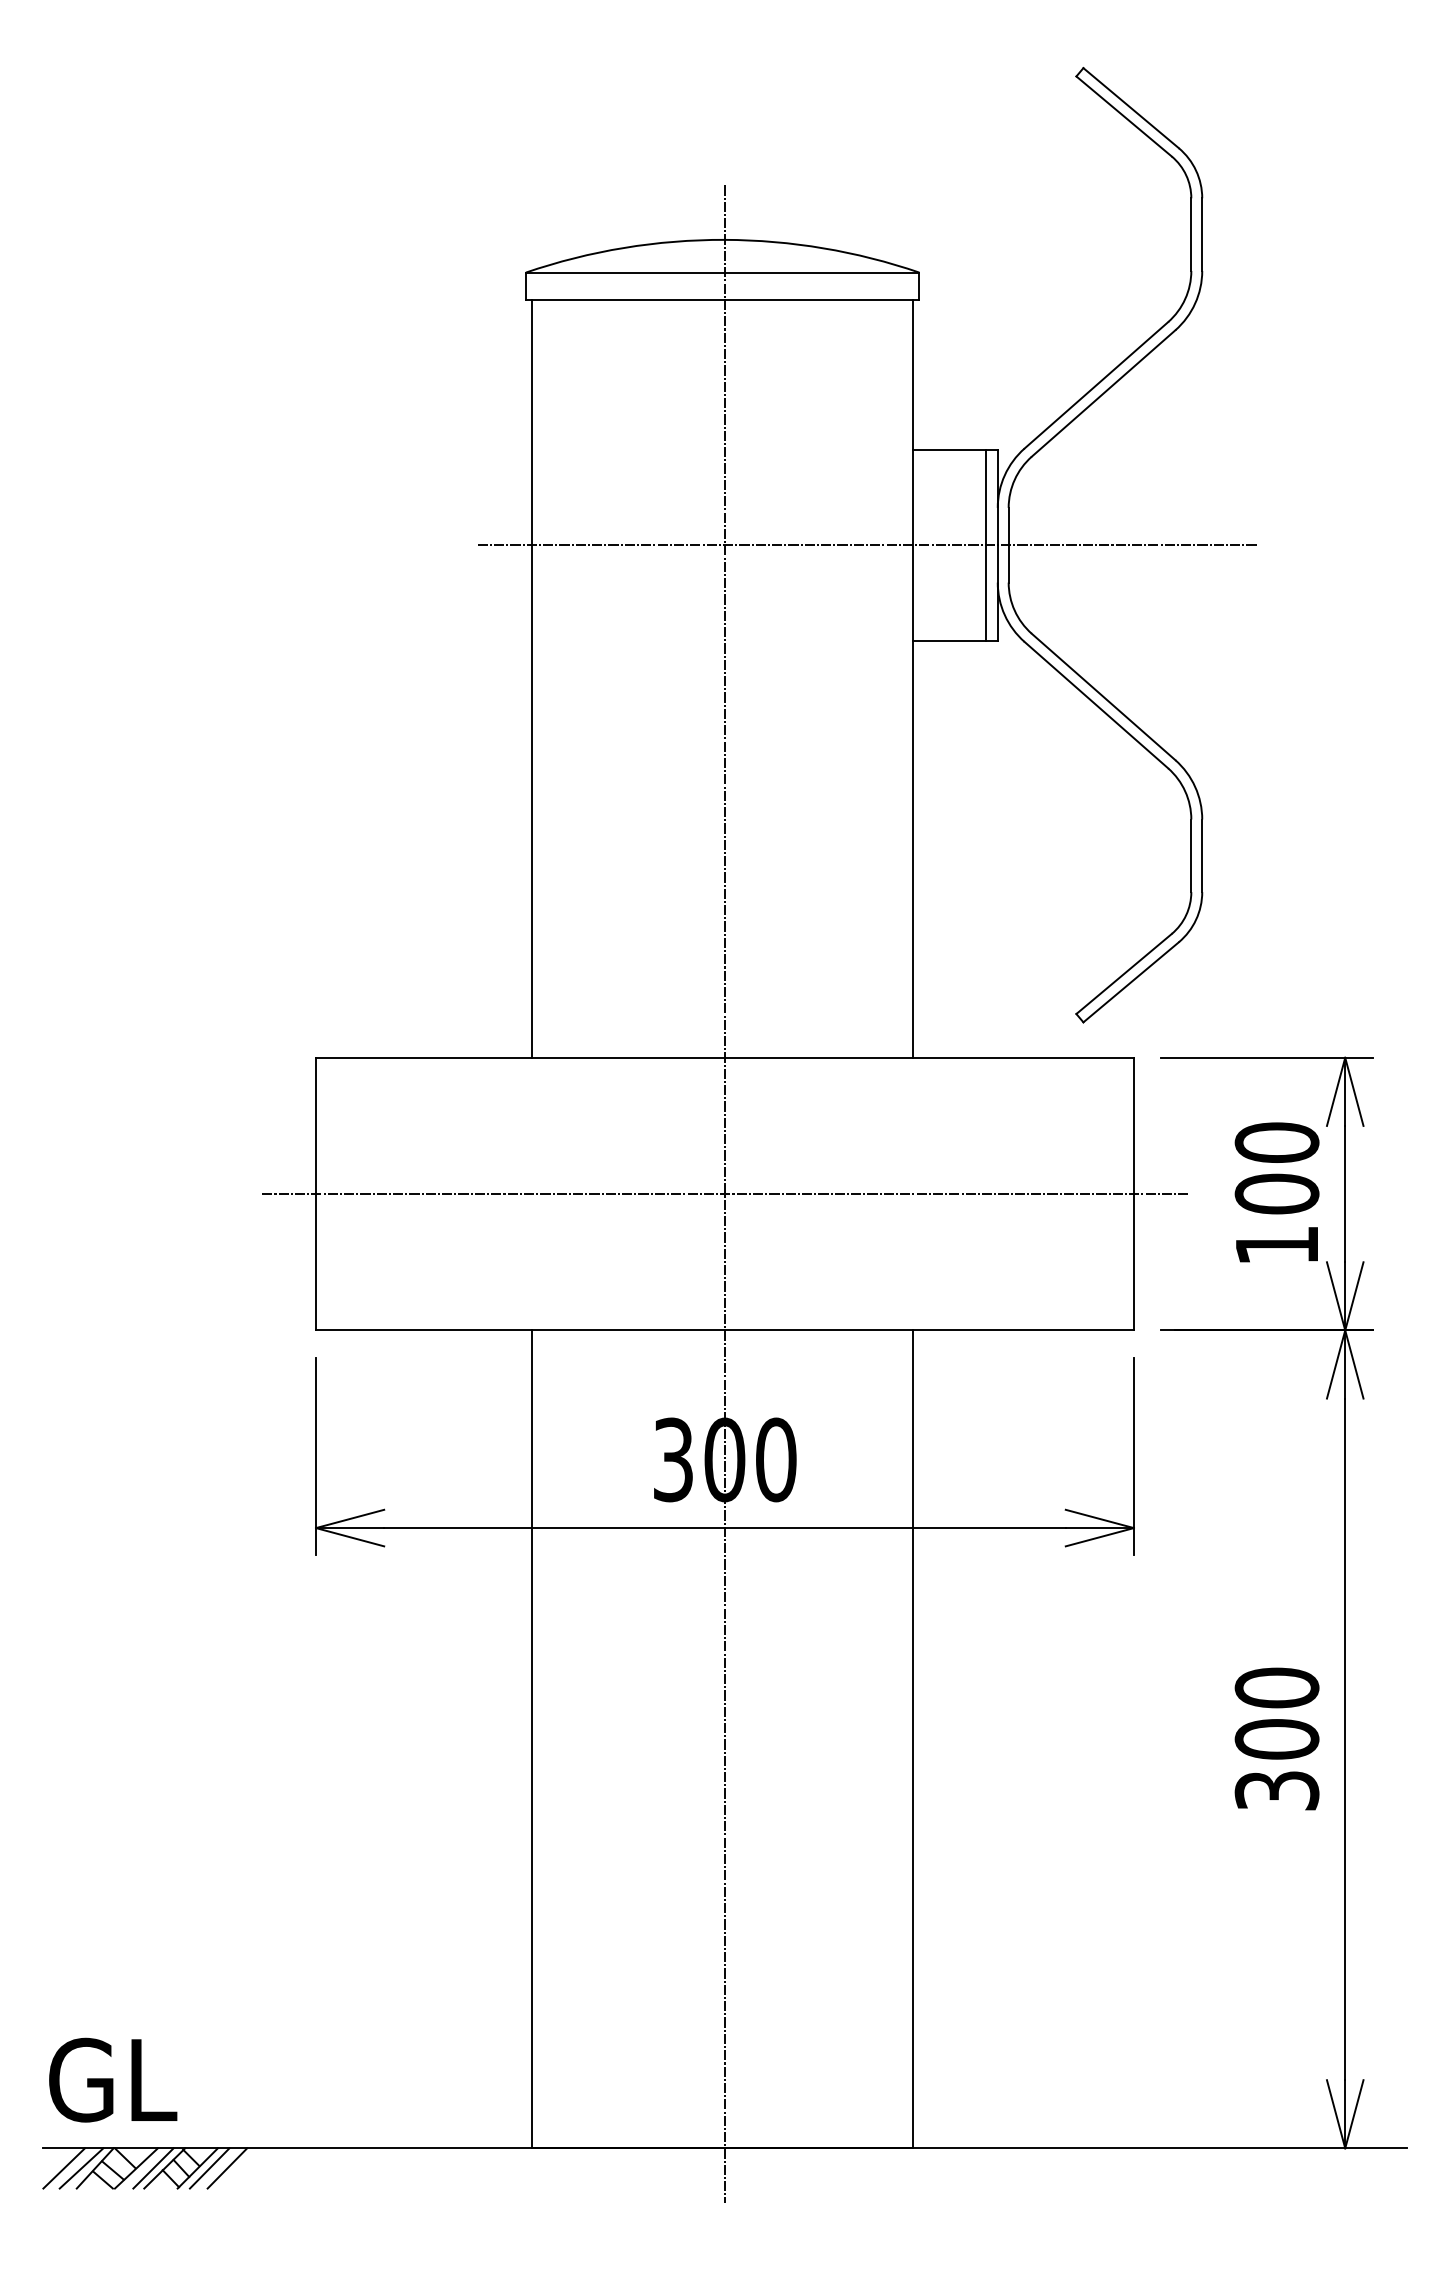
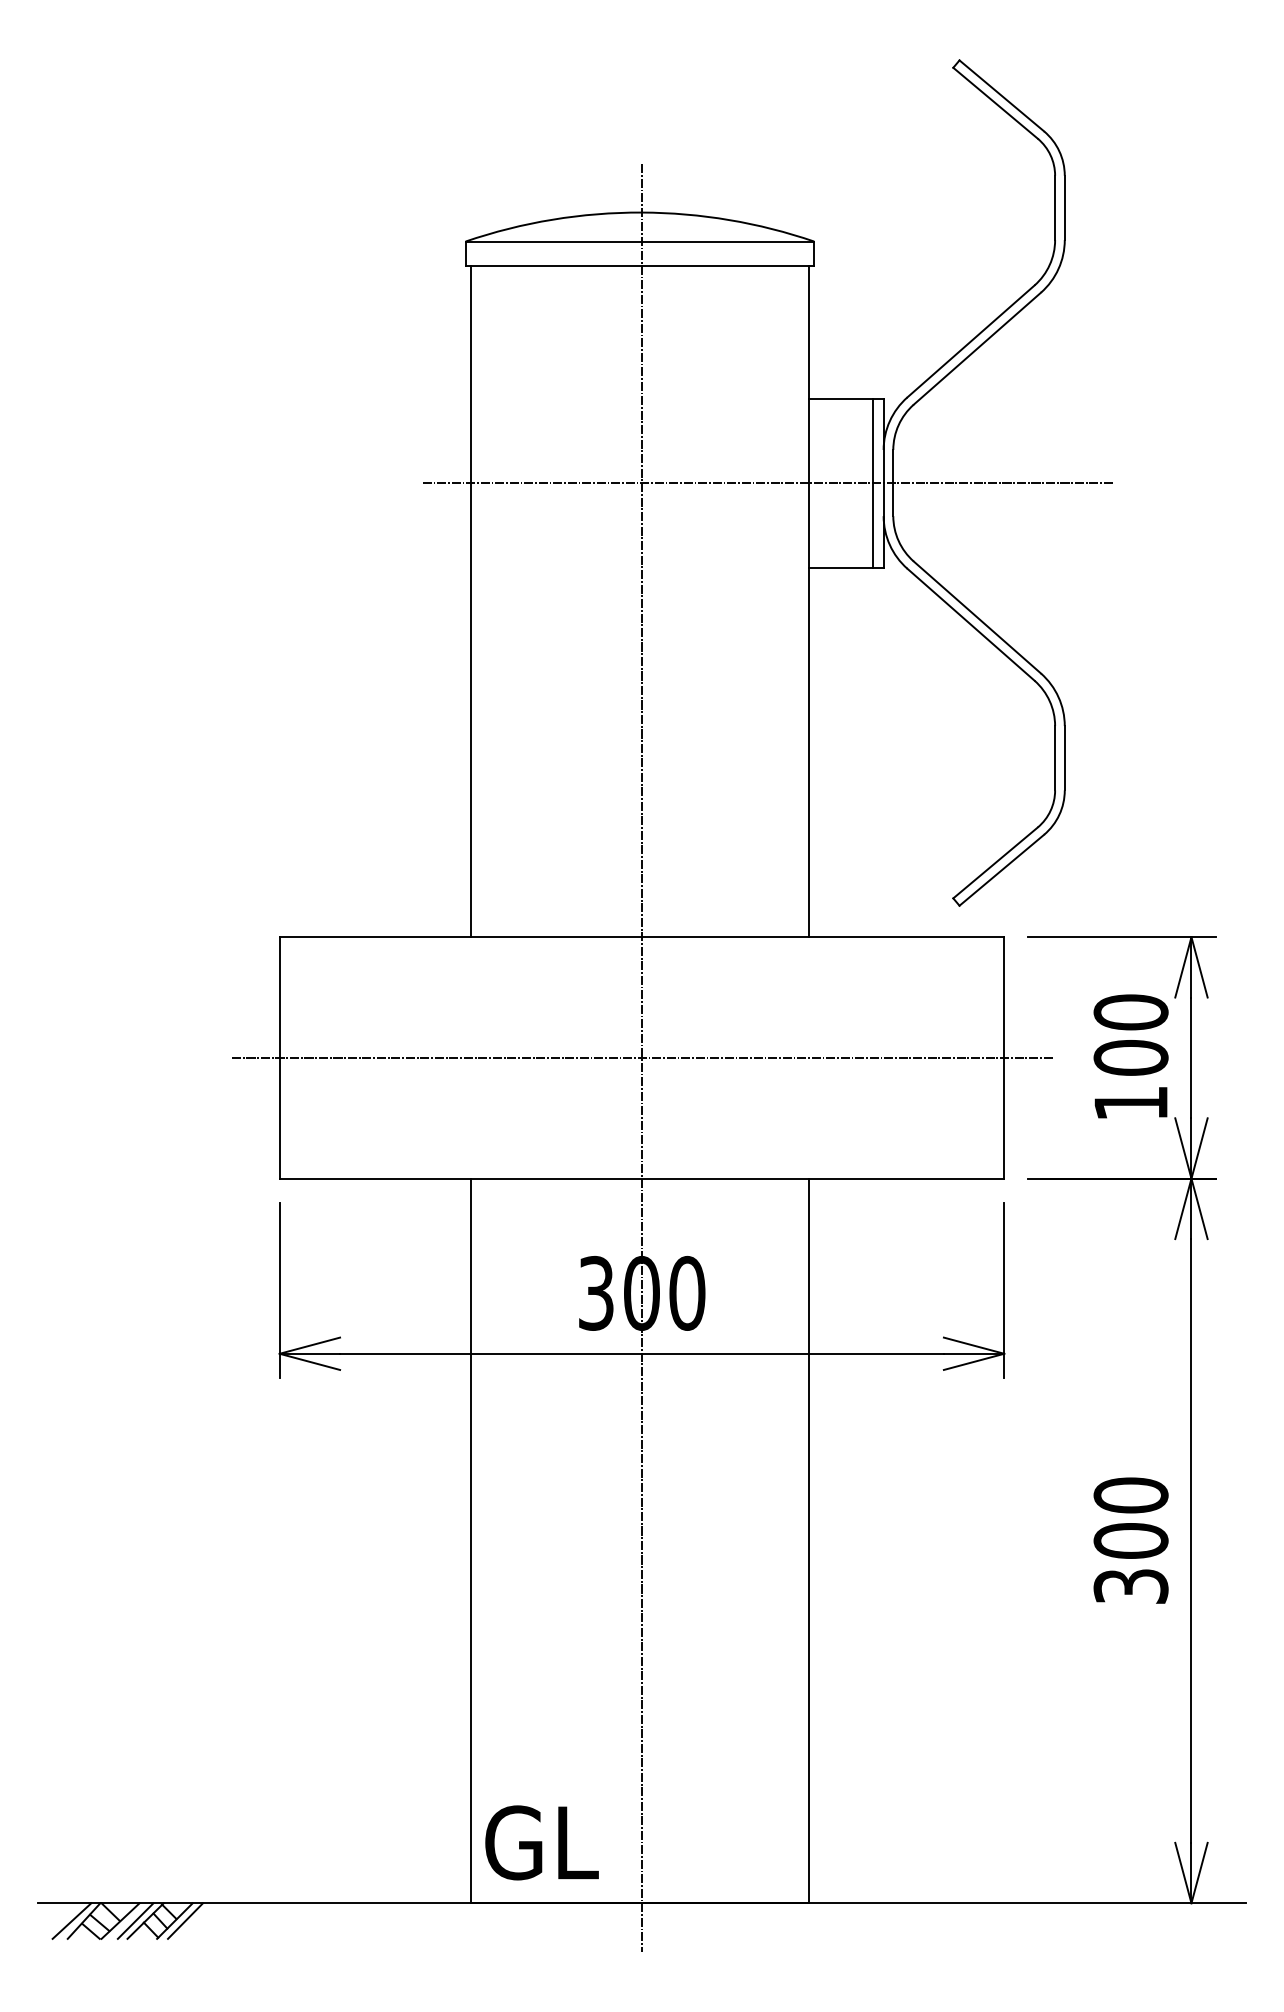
text: (113, 2079) -> (542, 1842), moved
line: (63, 2168) -> (55, 1921), removed
line: (227, 2168) -> (201, 1921), removed

